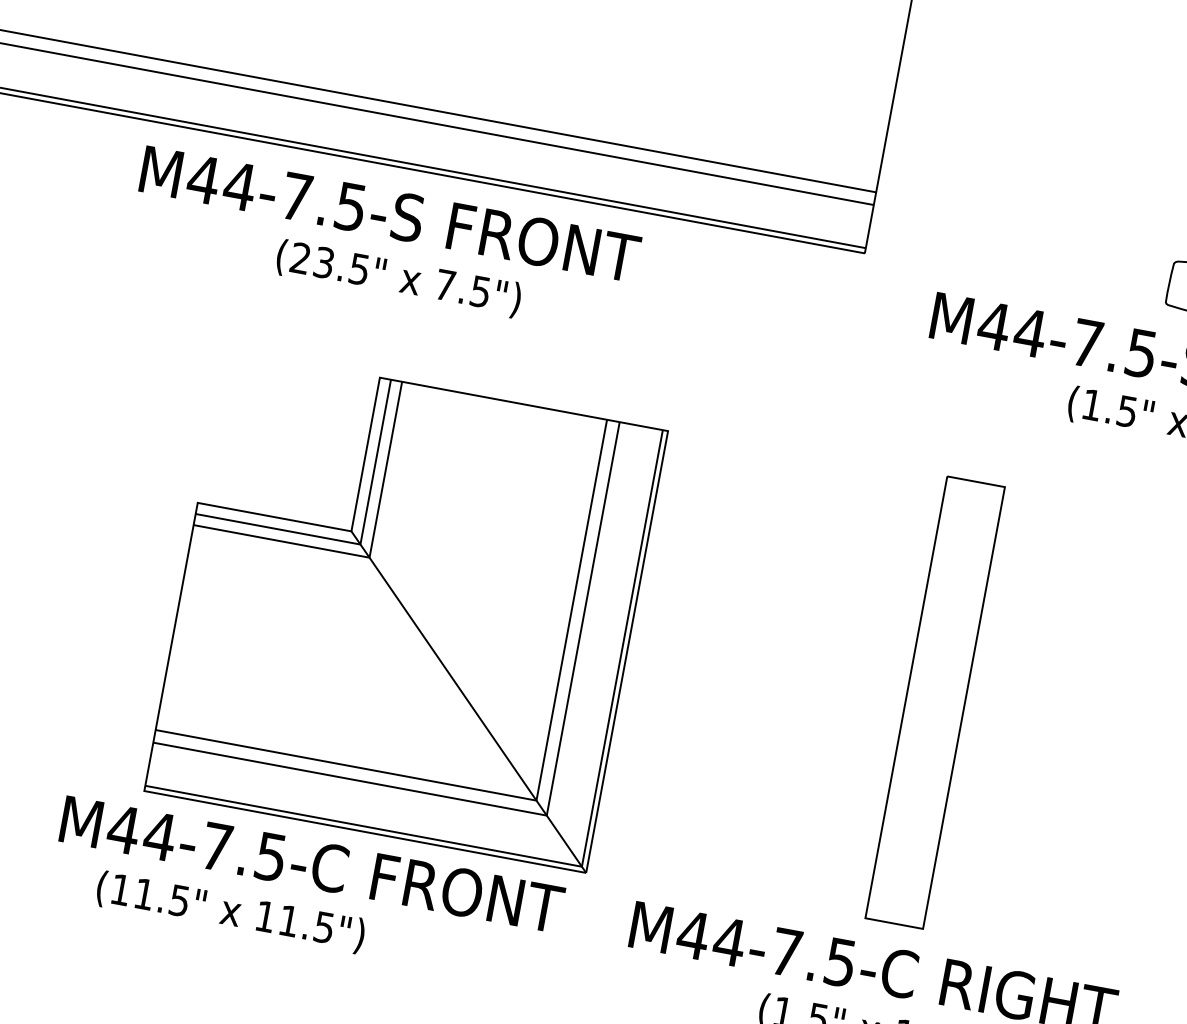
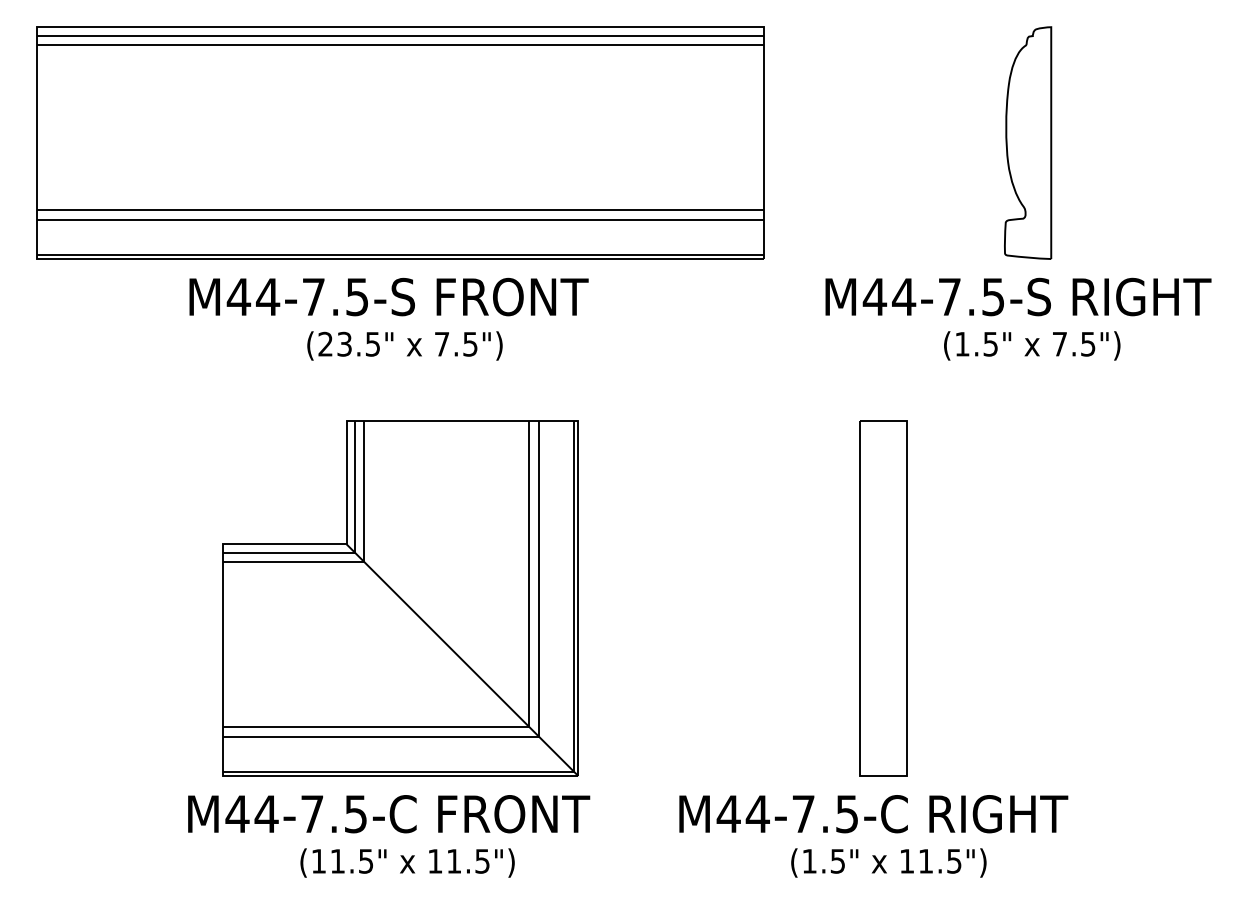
part: (406, 611) -> (400, 598), moved
text: (312, 865) -> (389, 814), moved
text: (230, 911) -> (407, 862), moved

